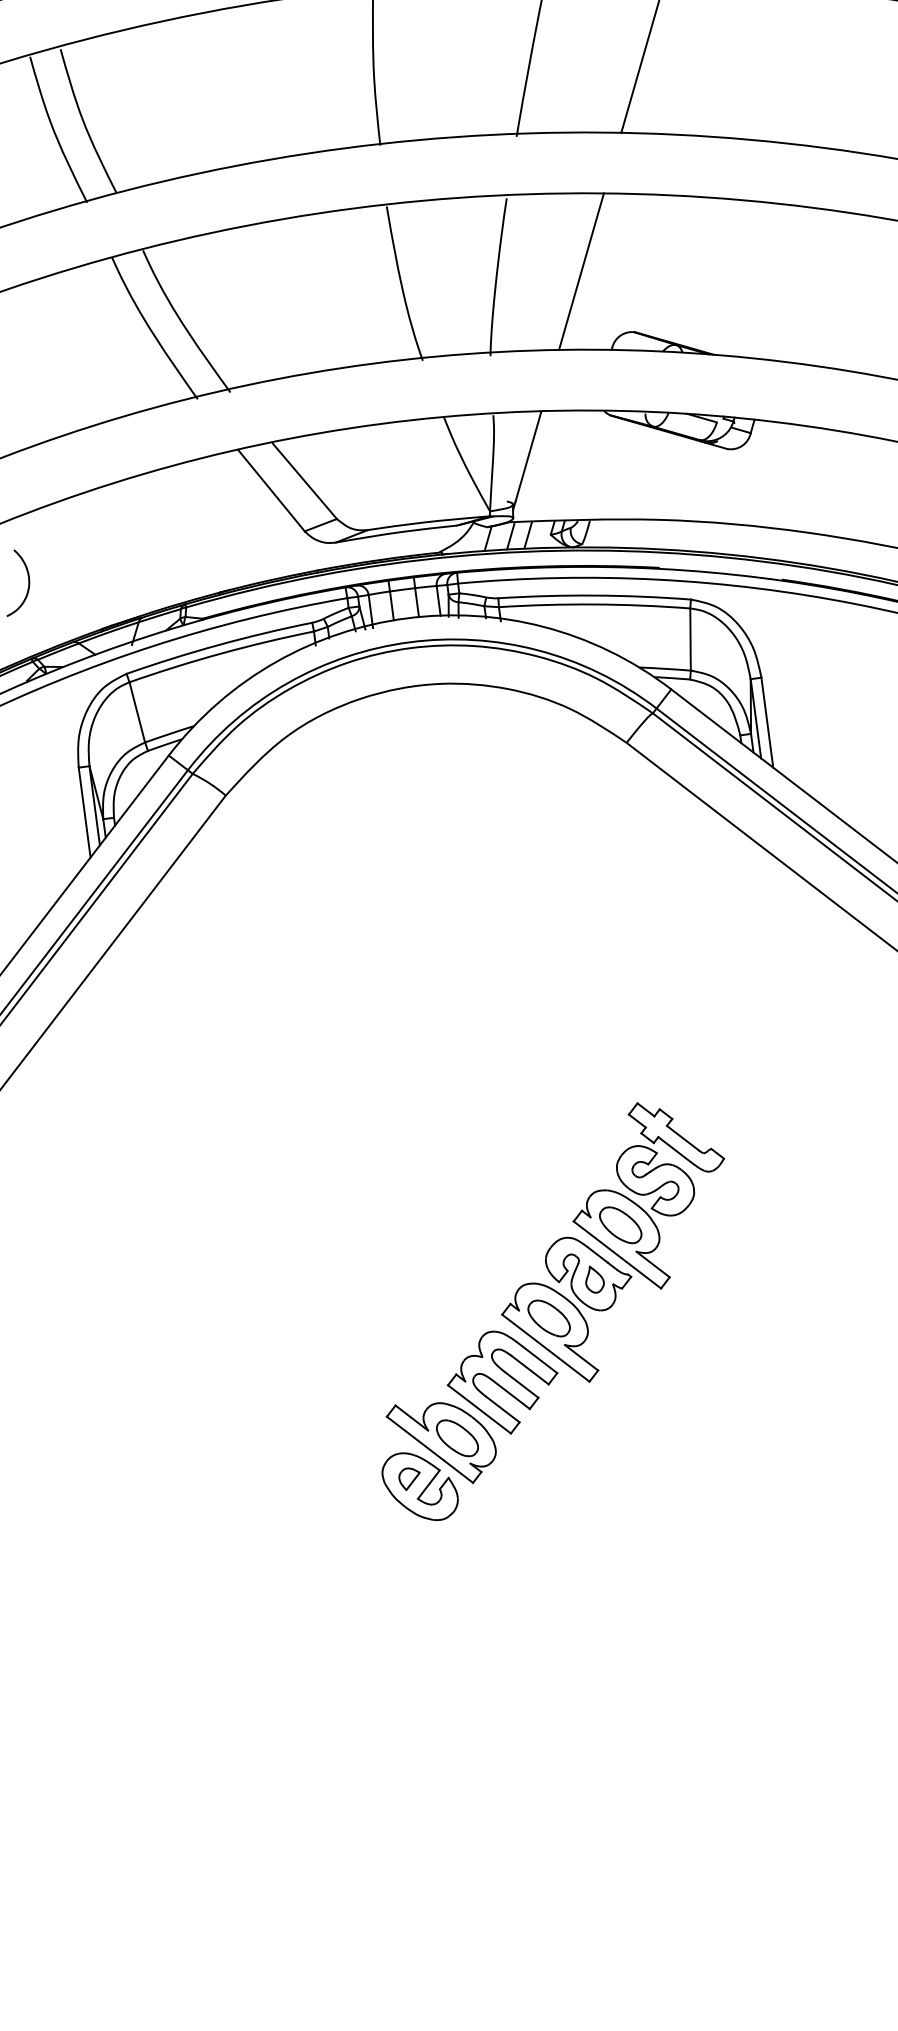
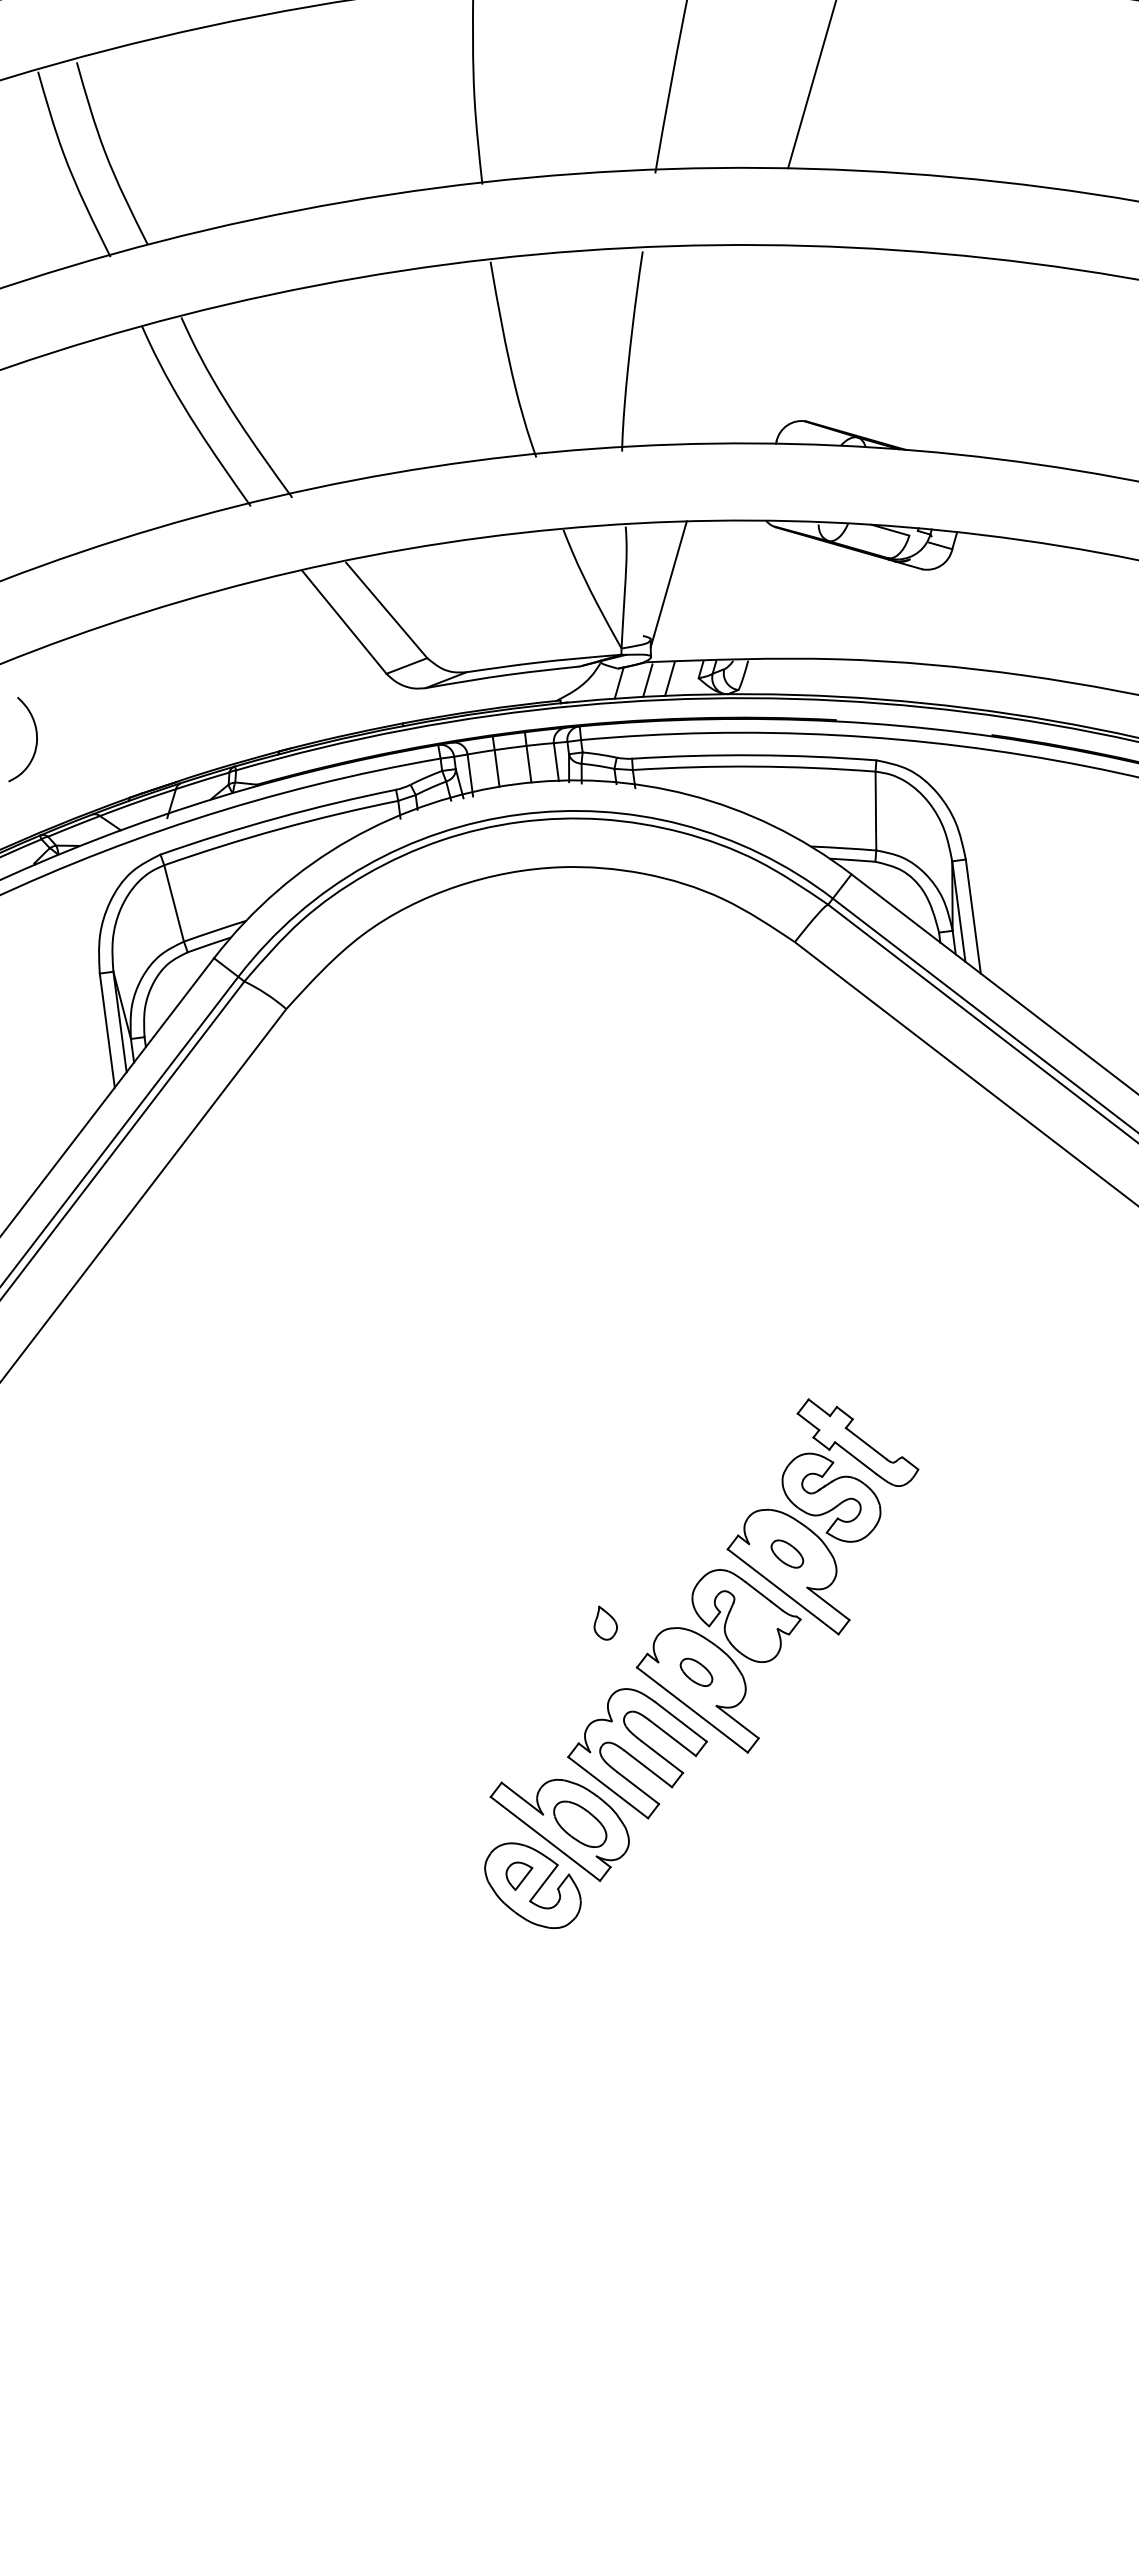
line: (581, 271) -> (737, 344), removed
part: (620, 1224) -> (787, 1553), size x0.6
part: (594, 1279) -> (605, 1622), moved
part: (549, 1318) -> (696, 1672), size x0.6

